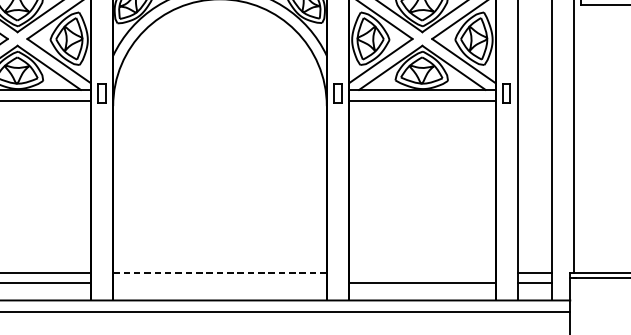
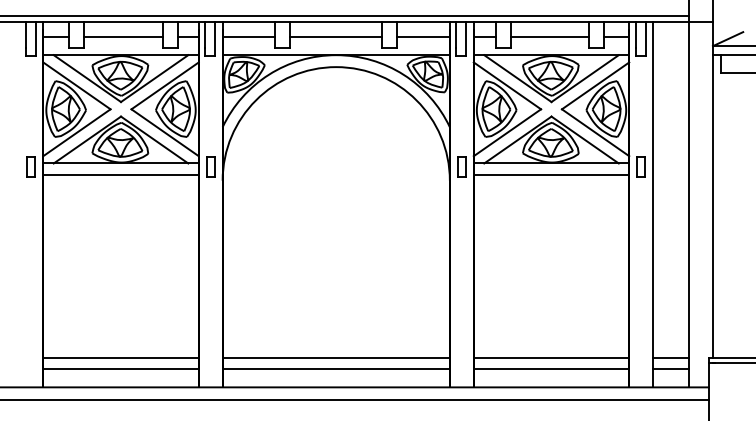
line: (220, 272) -> (336, 357), dashed -> solid
line: (422, 272) -> (551, 357), added
line: (219, 283) -> (335, 369), added

